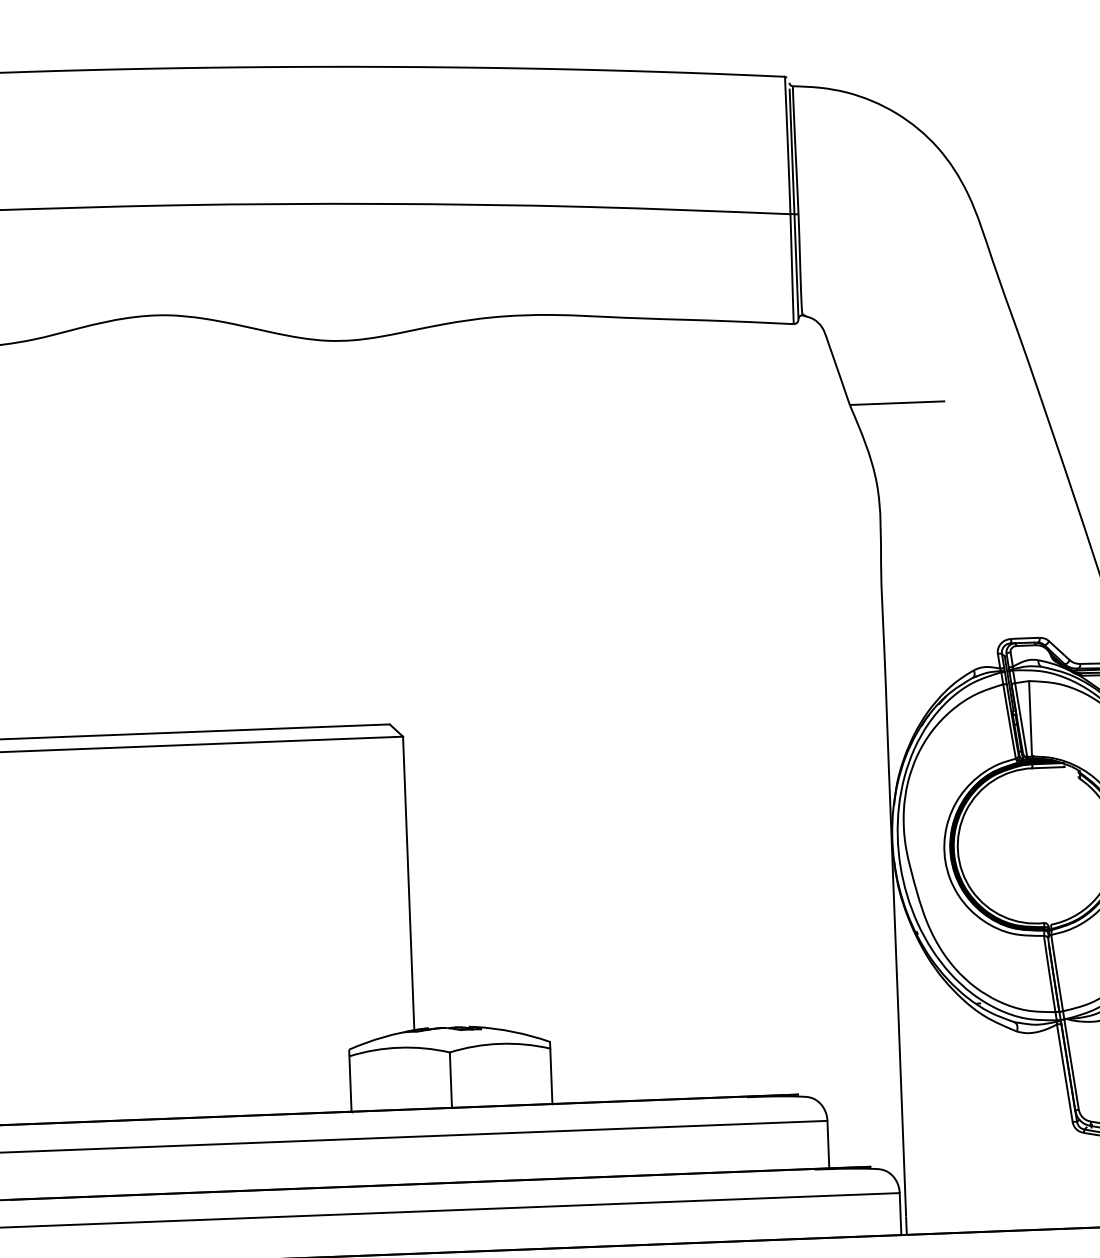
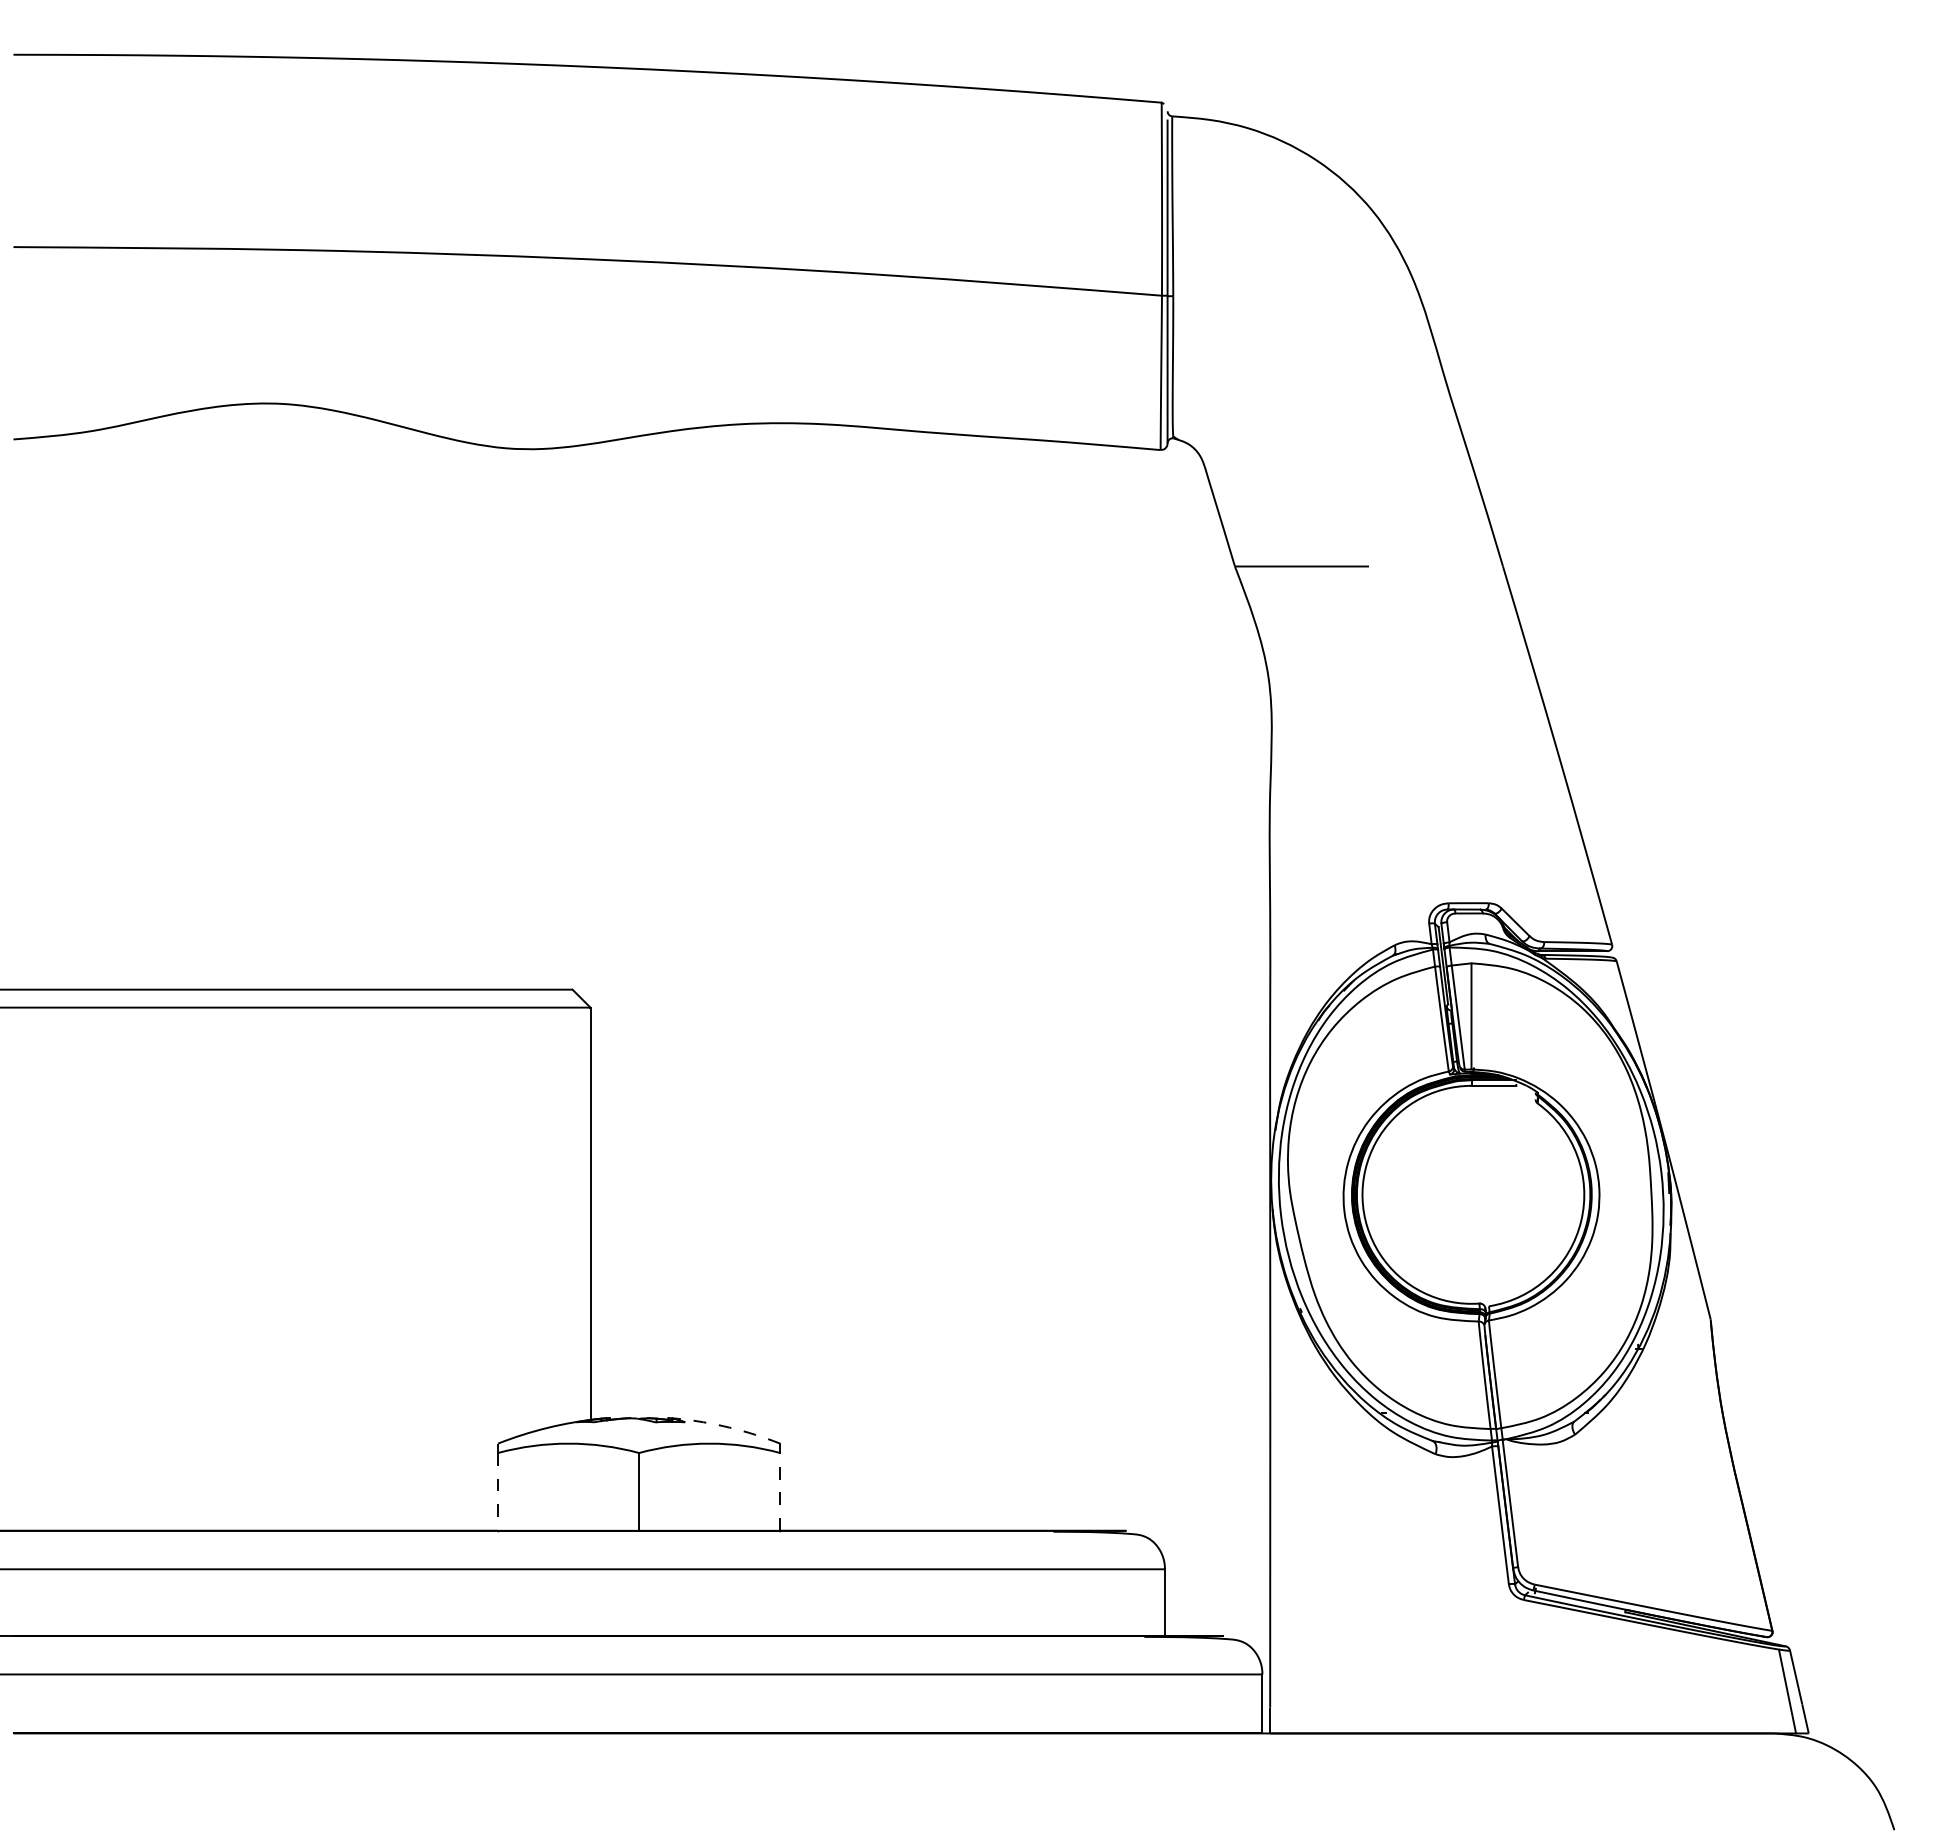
arc: (513, 1031) -> (729, 1427), solid -> dashed
line: (551, 1076) -> (780, 1491), solid -> dashed
line: (350, 1083) -> (498, 1491), solid -> dashed

